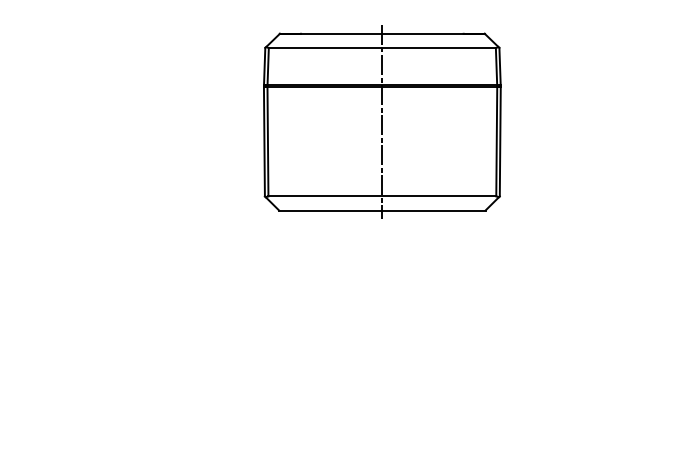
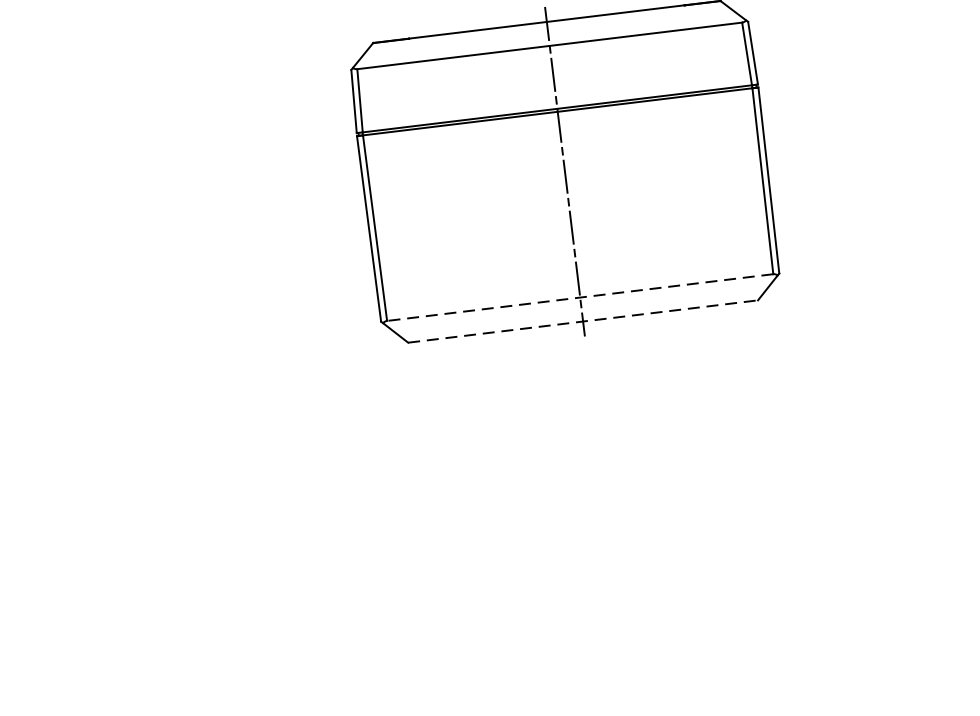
line: (382, 196) -> (580, 297), solid -> dashed
line: (382, 210) -> (583, 321), solid -> dashed

